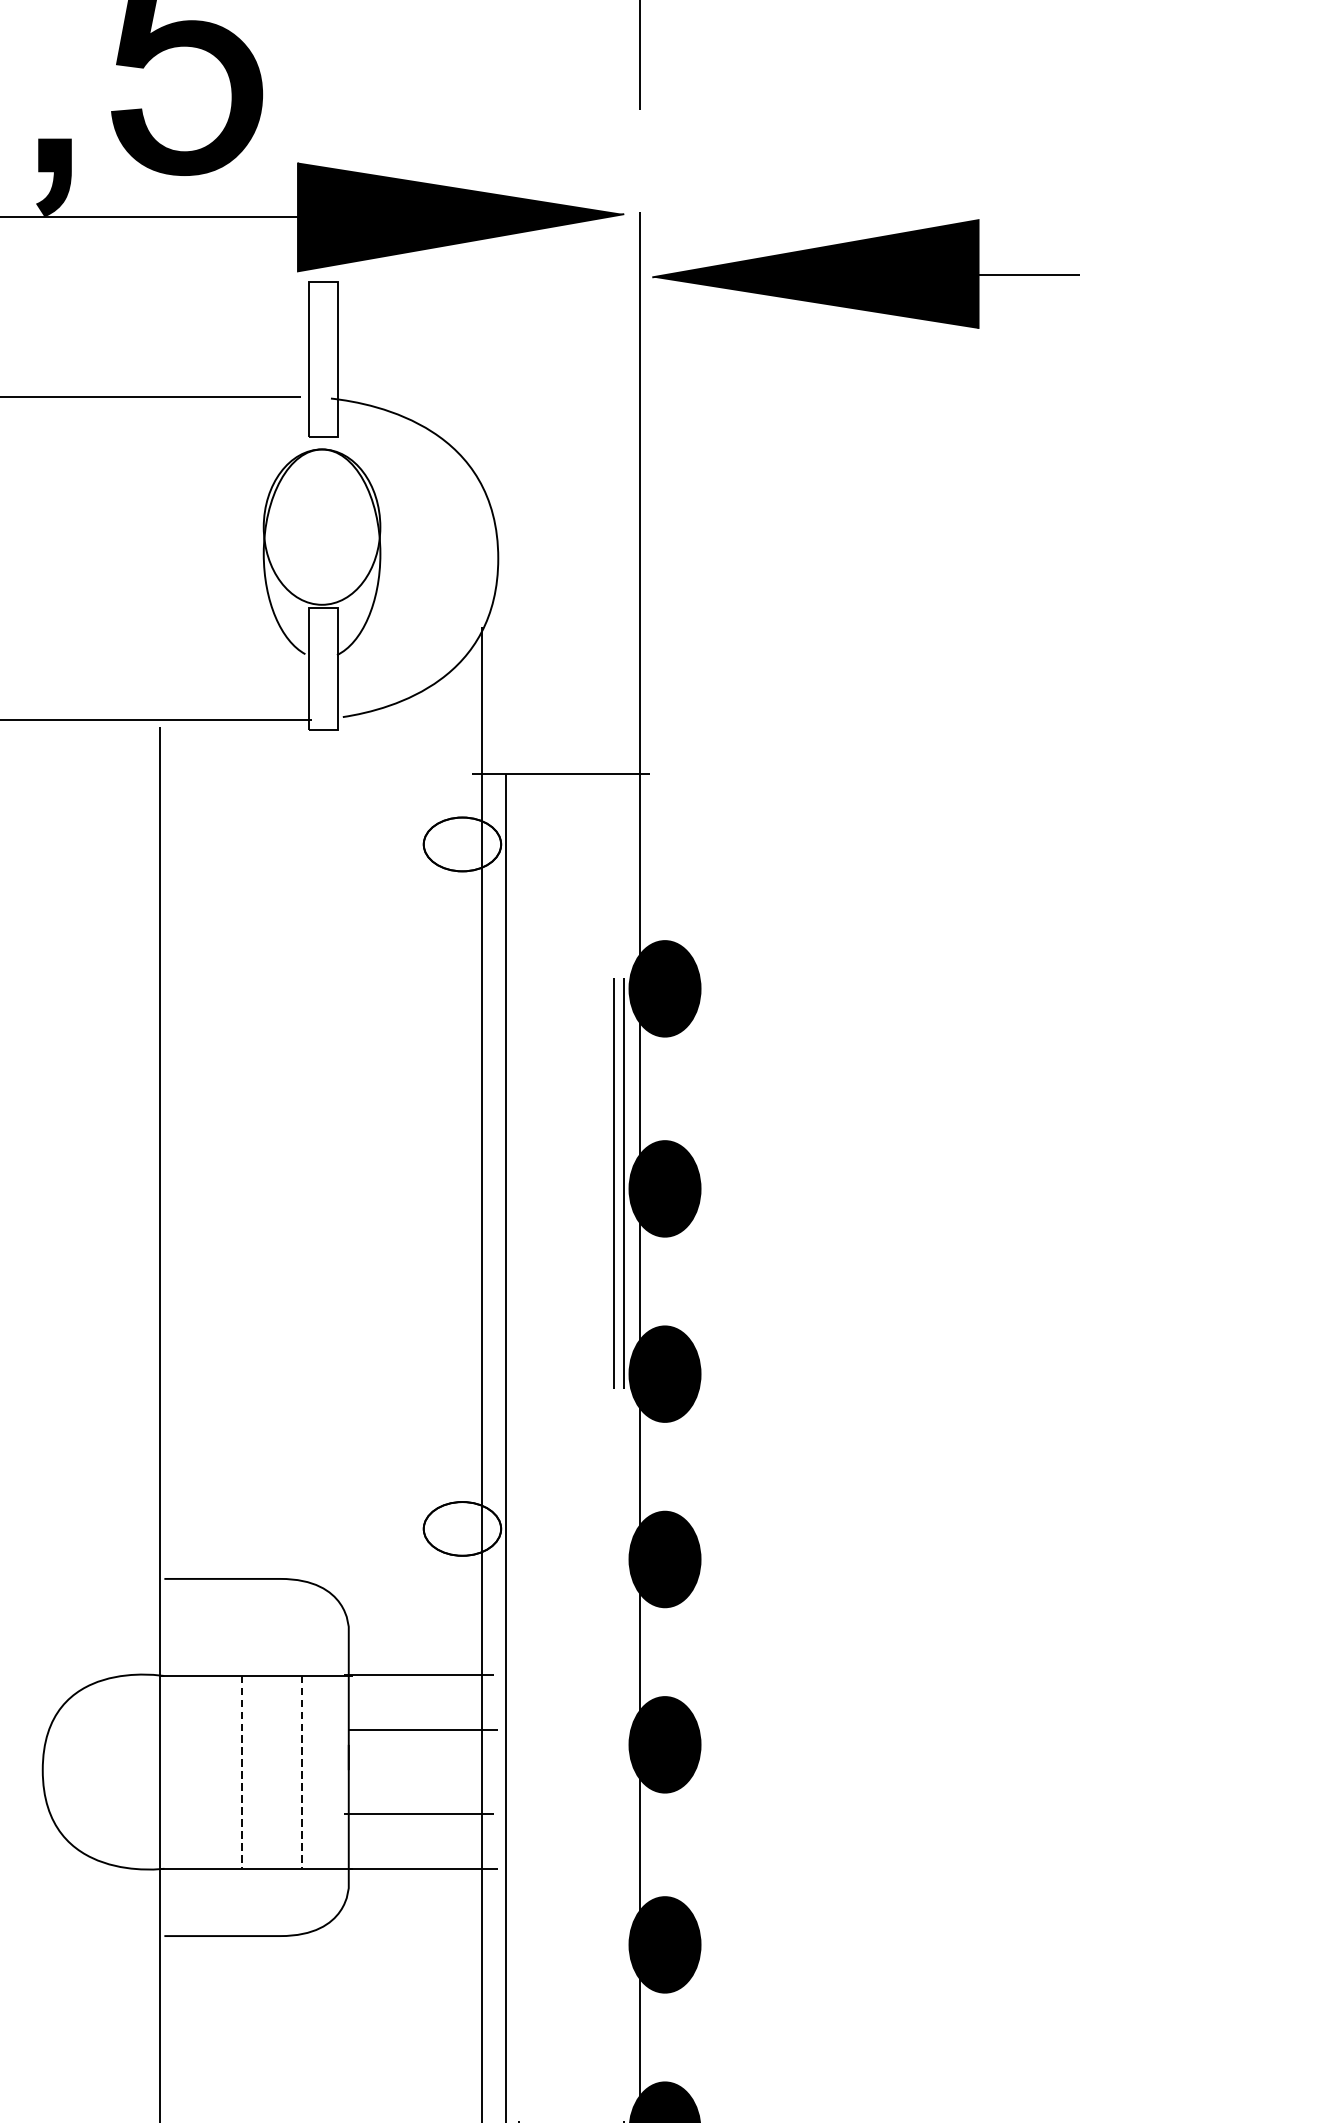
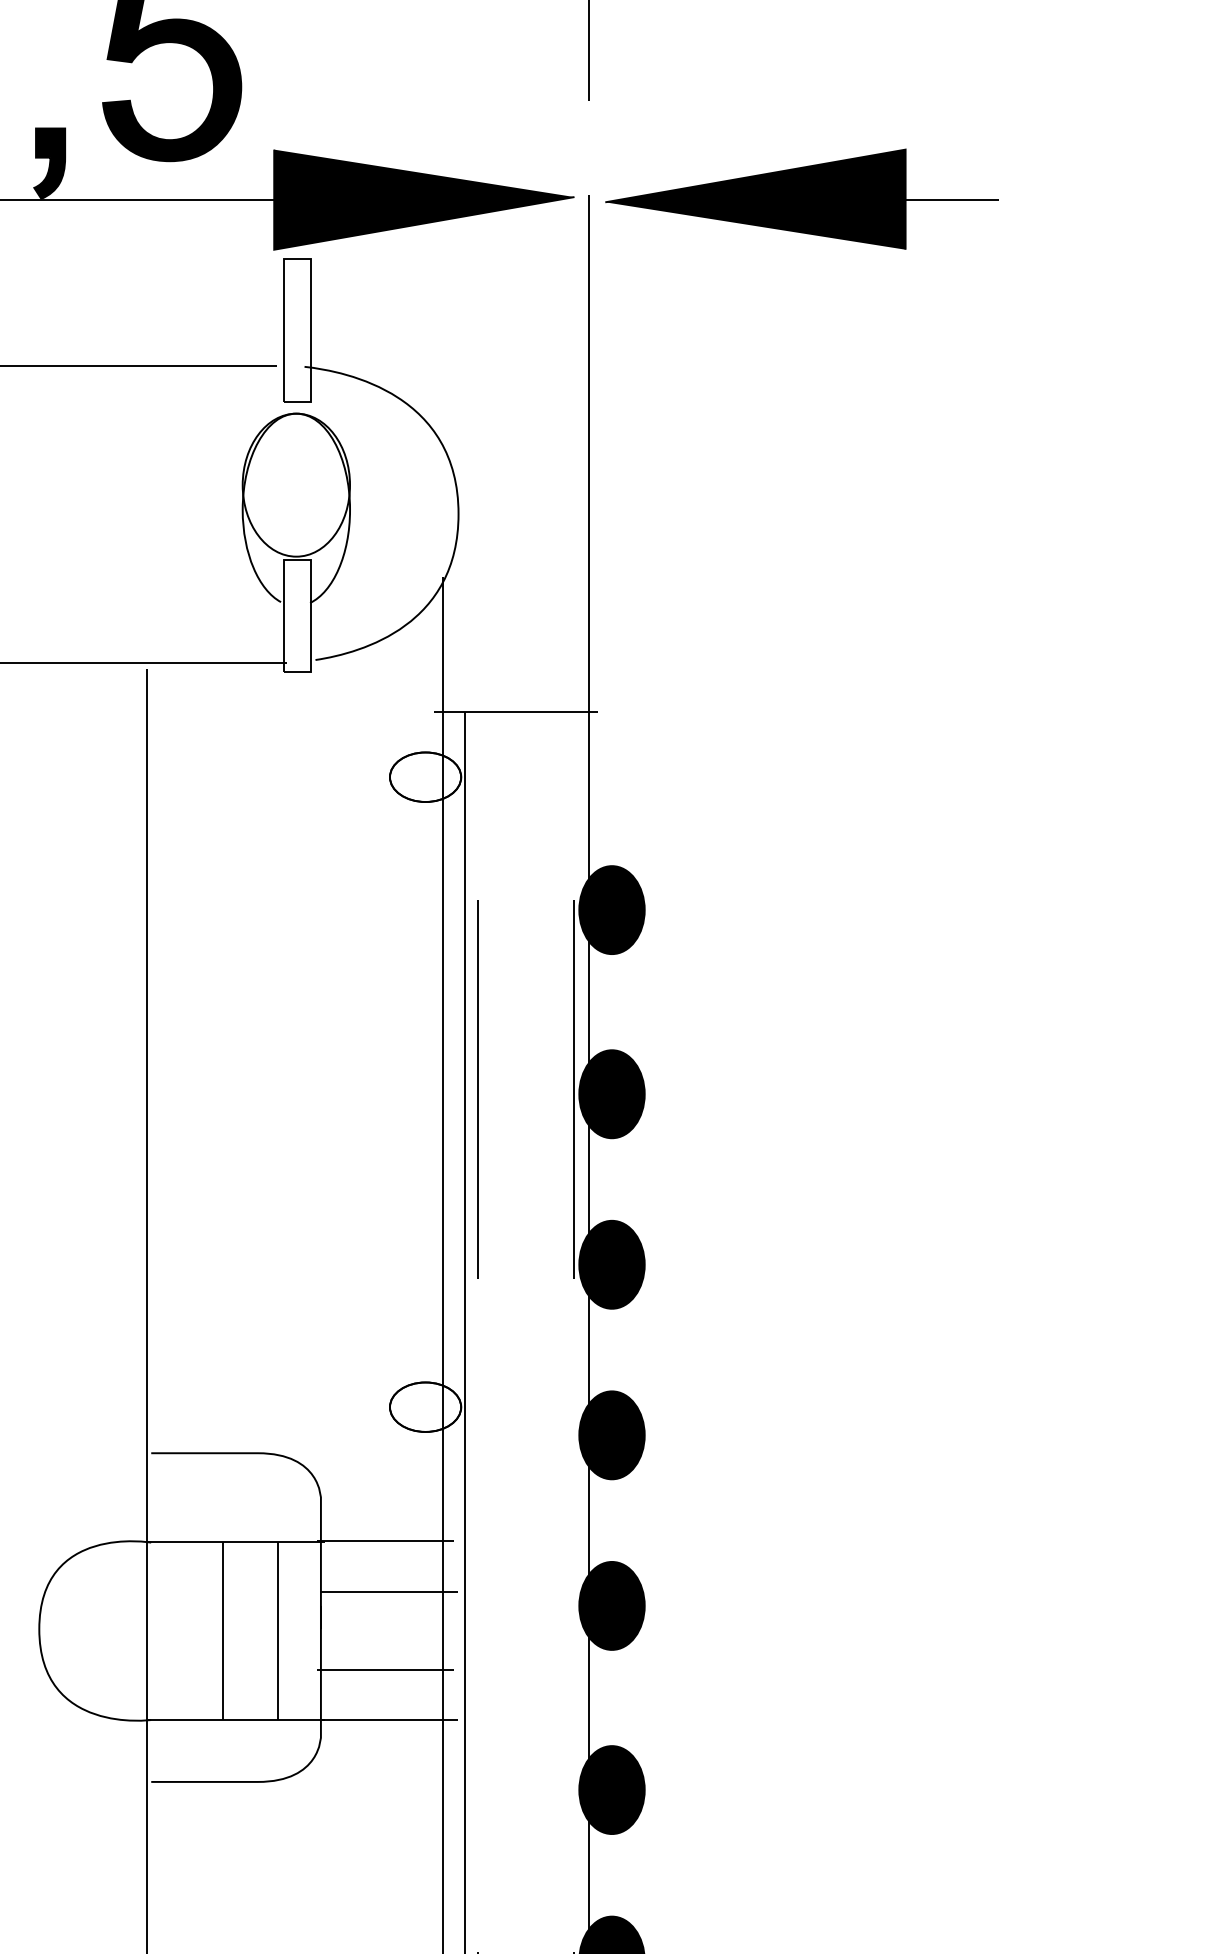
part: (865, 273) -> (801, 198), moved
line: (613, 1183) -> (477, 1089), moved
line: (241, 1771) -> (222, 1630), dashed -> solid
line: (301, 1771) -> (277, 1630), dashed -> solid

